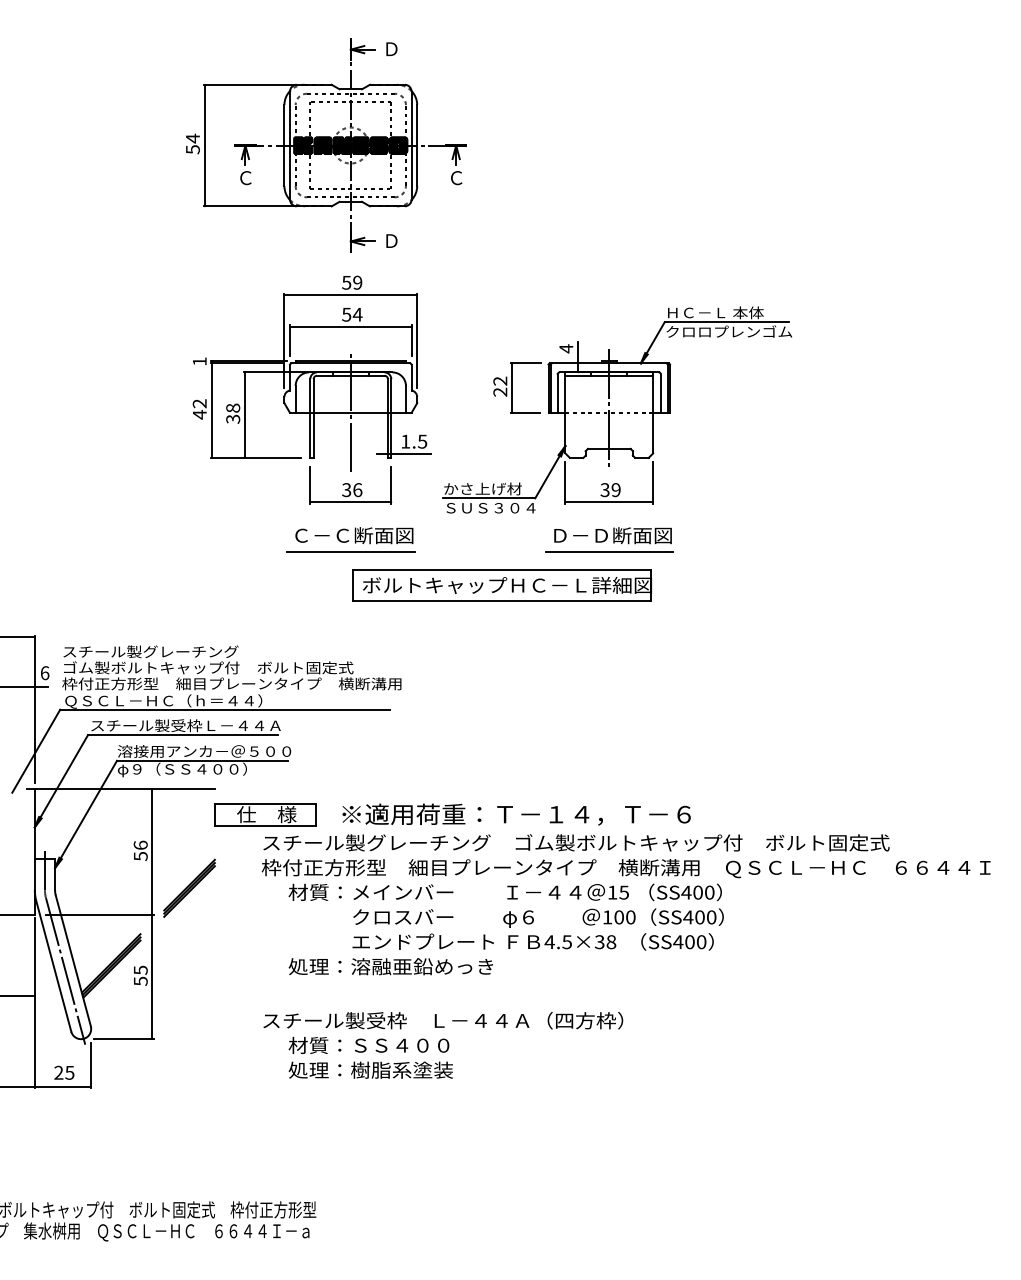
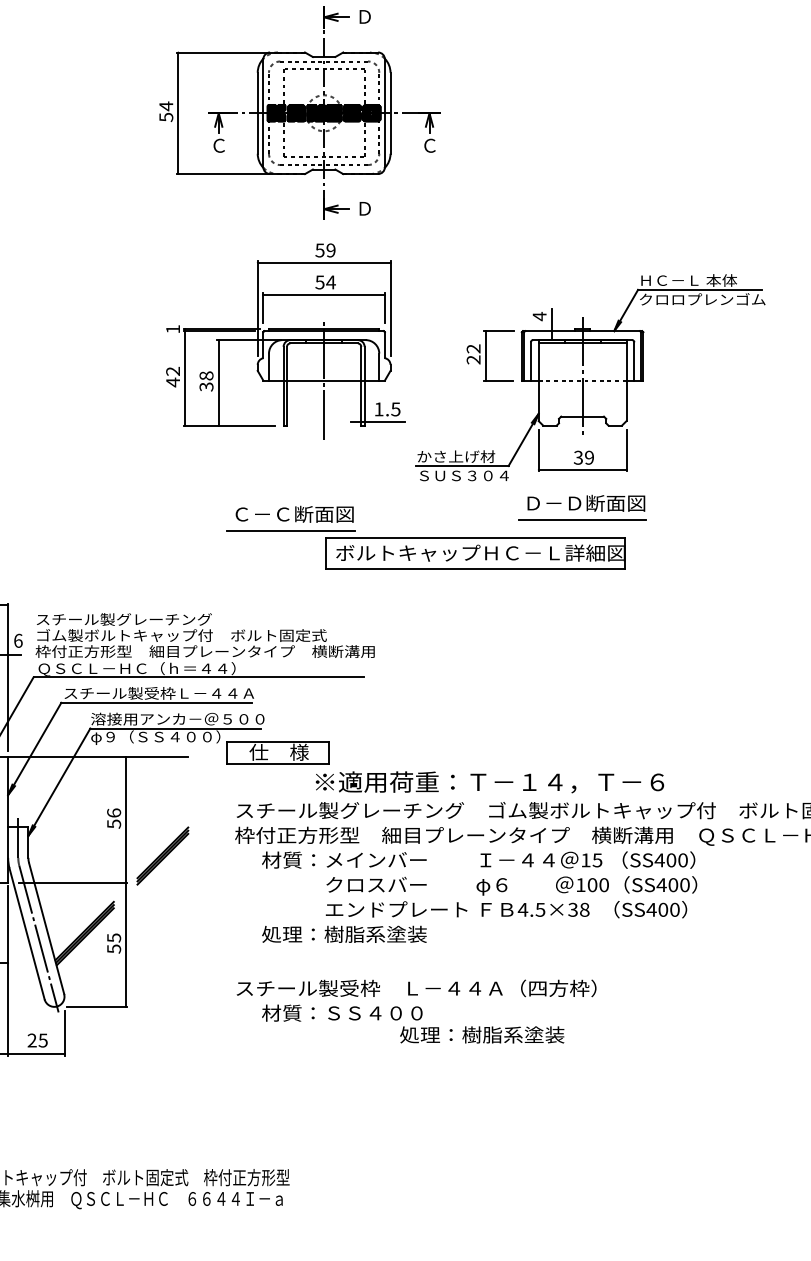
part: (350, 485) -> (323, 453), removed
part: (350, 539) -> (290, 518), moved
part: (265, 814) -> (277, 752), moved
text: (421, 966) -> (394, 934), 処理：溶融亜鉛めっき -> 処理：樹脂系塗装
text: (370, 1069) -> (481, 1034), moved

